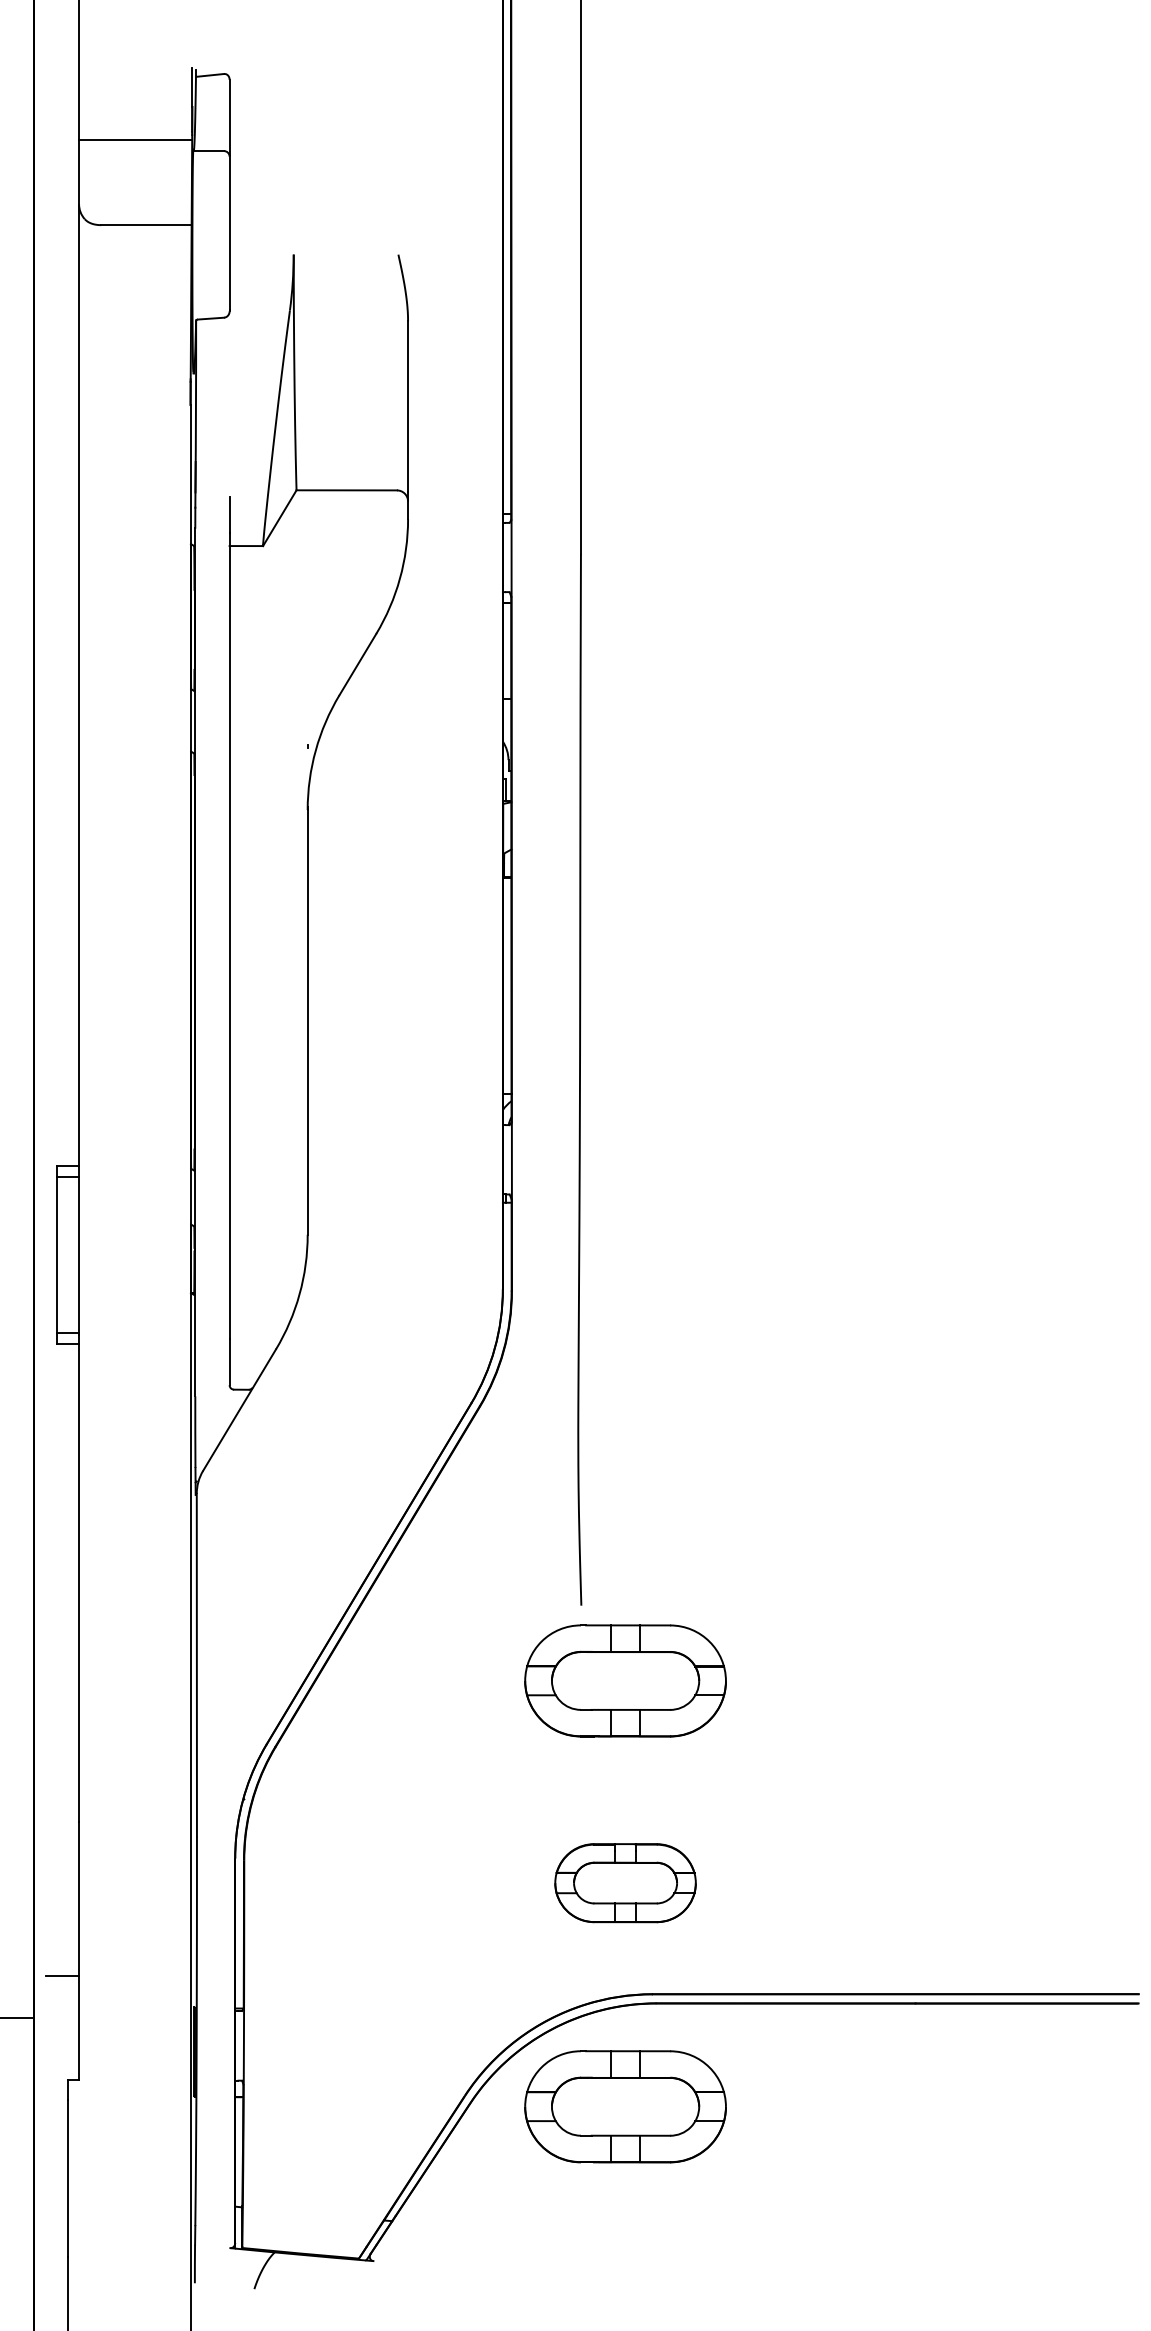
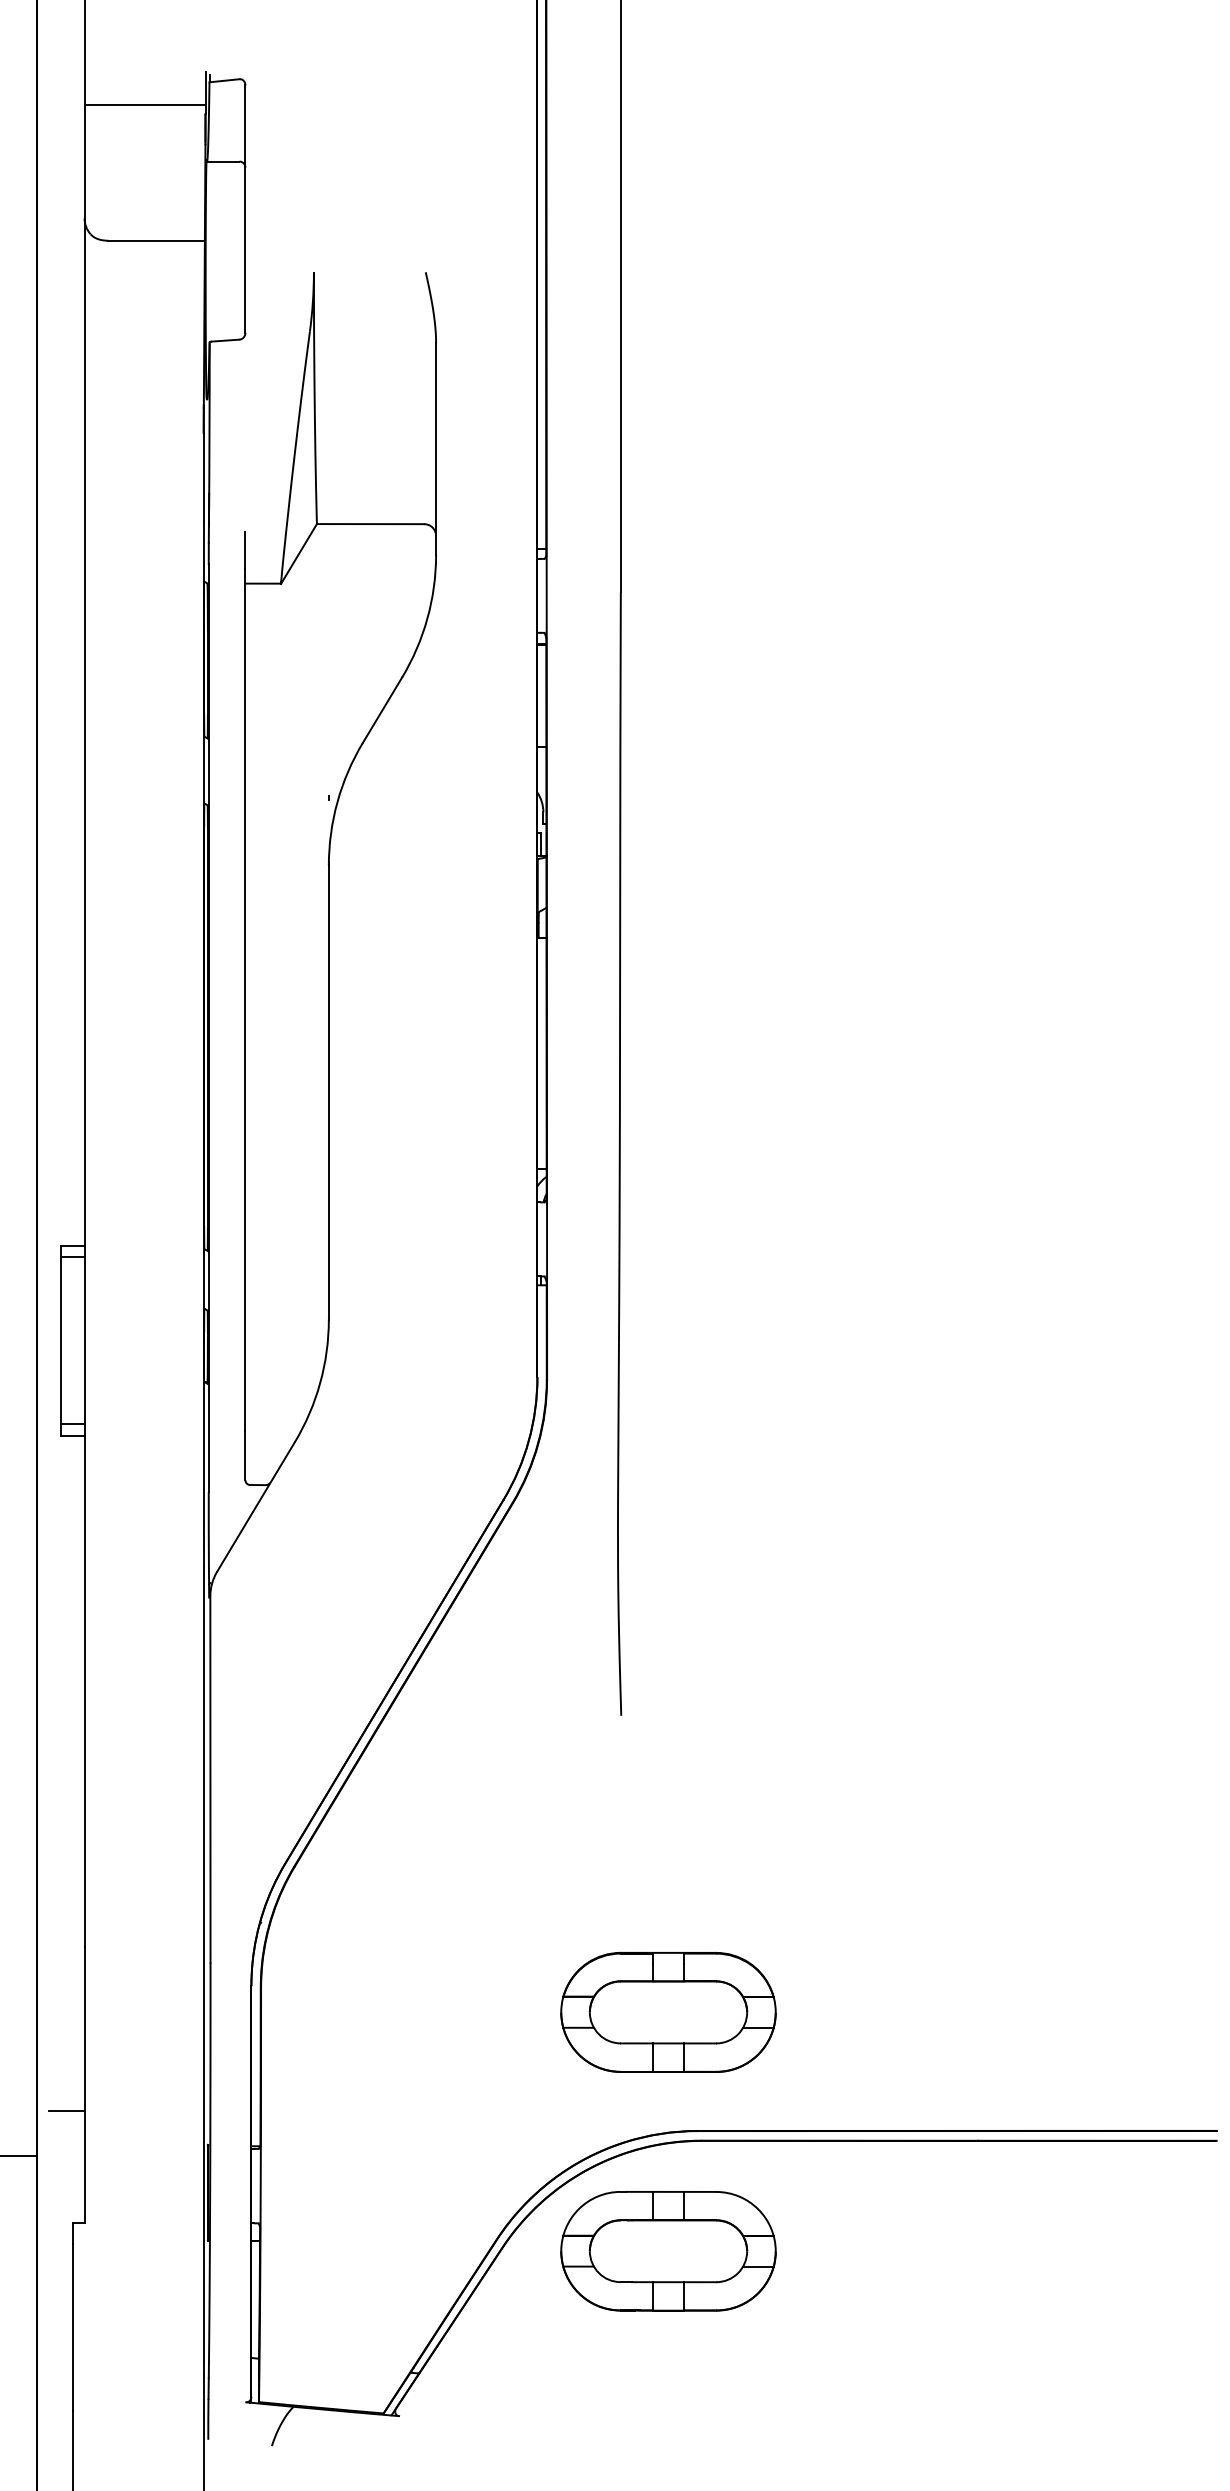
line: (135, 140) -> (144, 105), moved
part: (625, 1681) -> (668, 1796), removed
part: (625, 1882) -> (668, 2011), size x1.43

